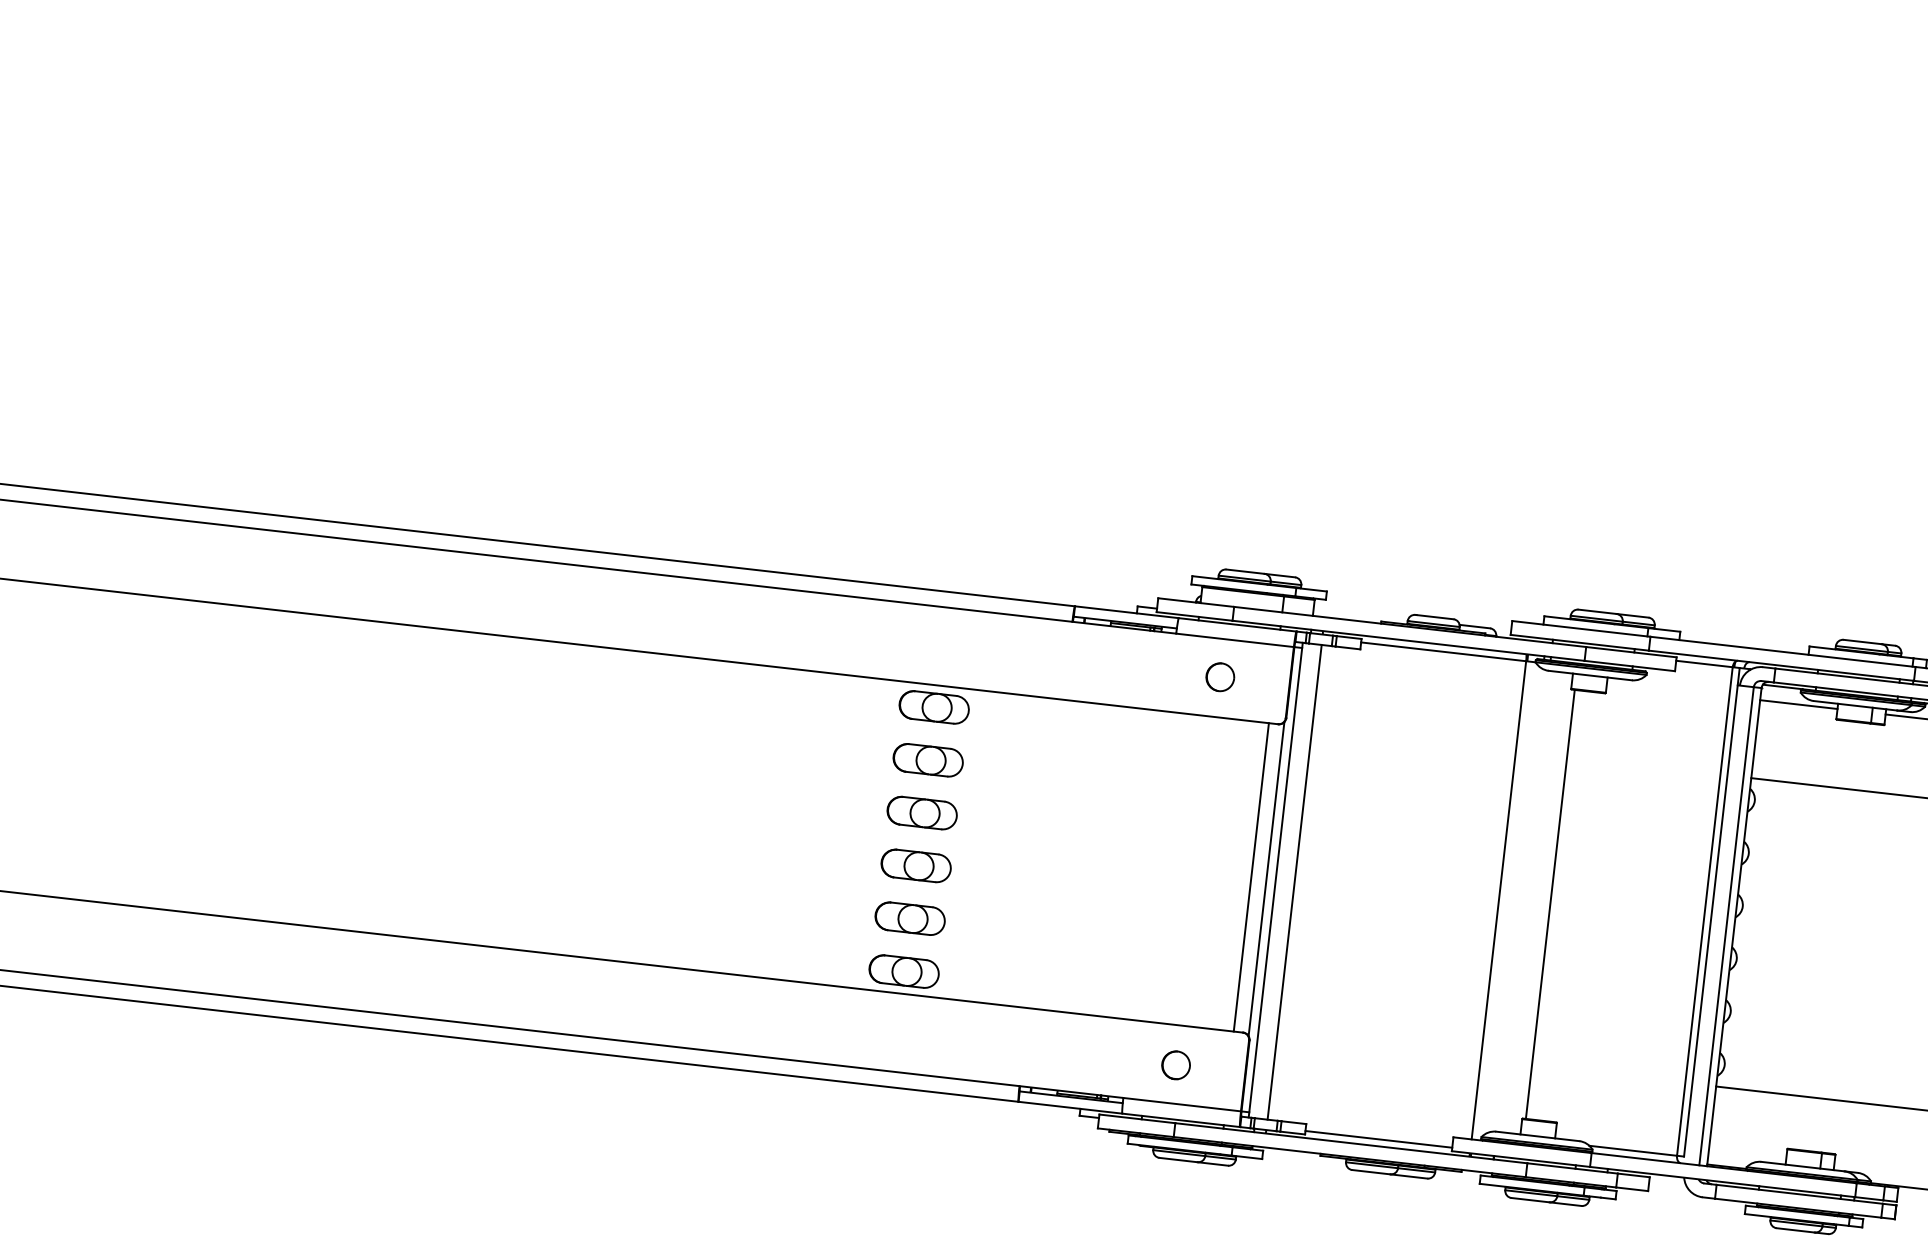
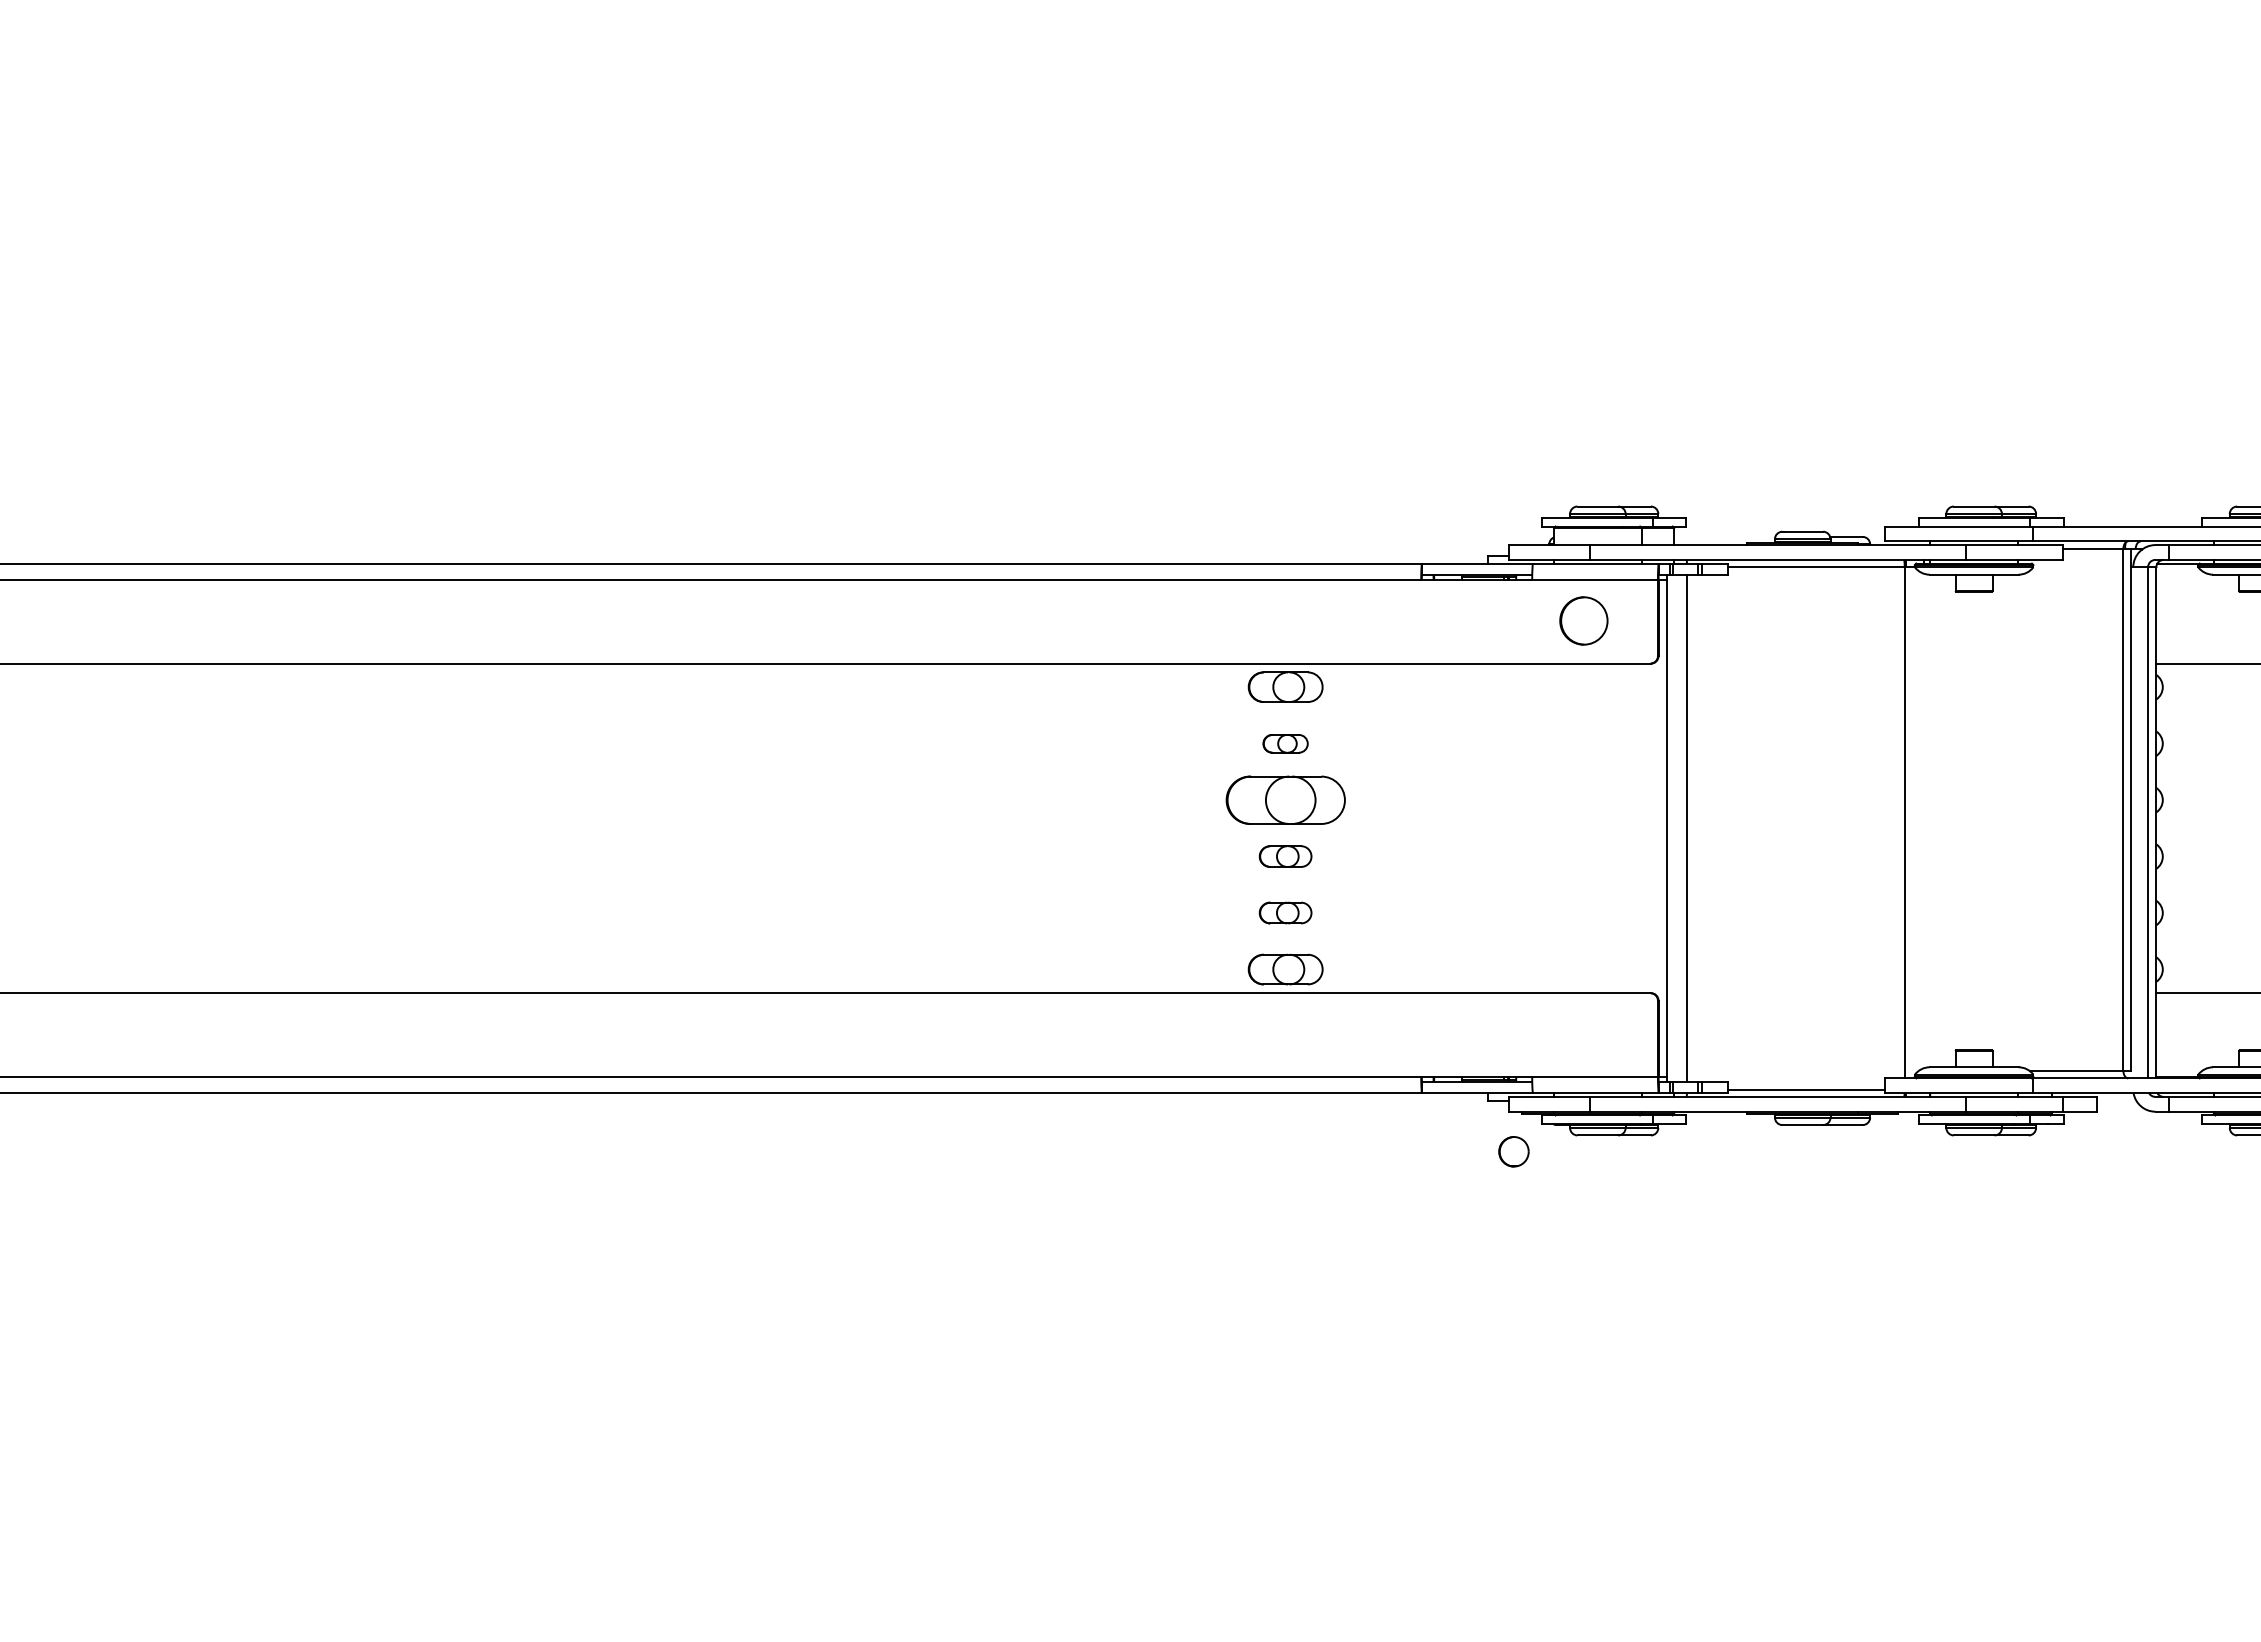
part: (1219, 676) -> (1583, 620), size x1.6
line: (1798, 704) -> (2197, 580), removed
part: (928, 760) -> (1285, 743), size x0.6
part: (922, 812) -> (1285, 799), size x1.6
part: (915, 865) -> (1285, 856), size x0.7
line: (1251, 877) -> (1640, 828), removed
line: (1266, 879) -> (1656, 828), removed
line: (1550, 903) -> (1959, 820), removed
part: (910, 918) -> (1285, 912), size x0.7
part: (1175, 1065) -> (1513, 1151), moved

